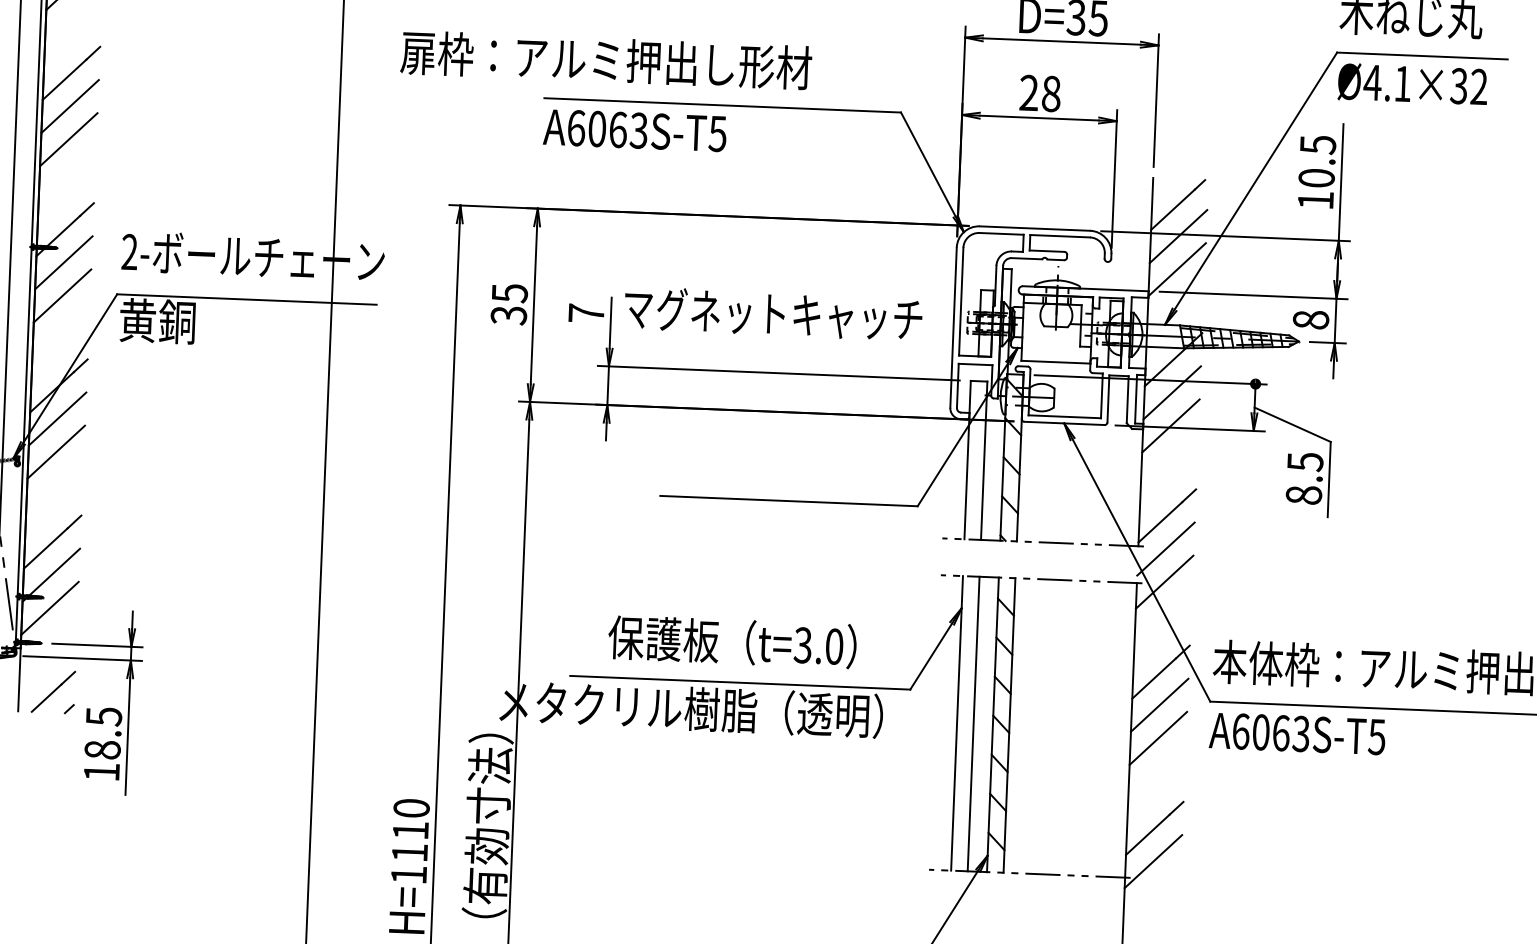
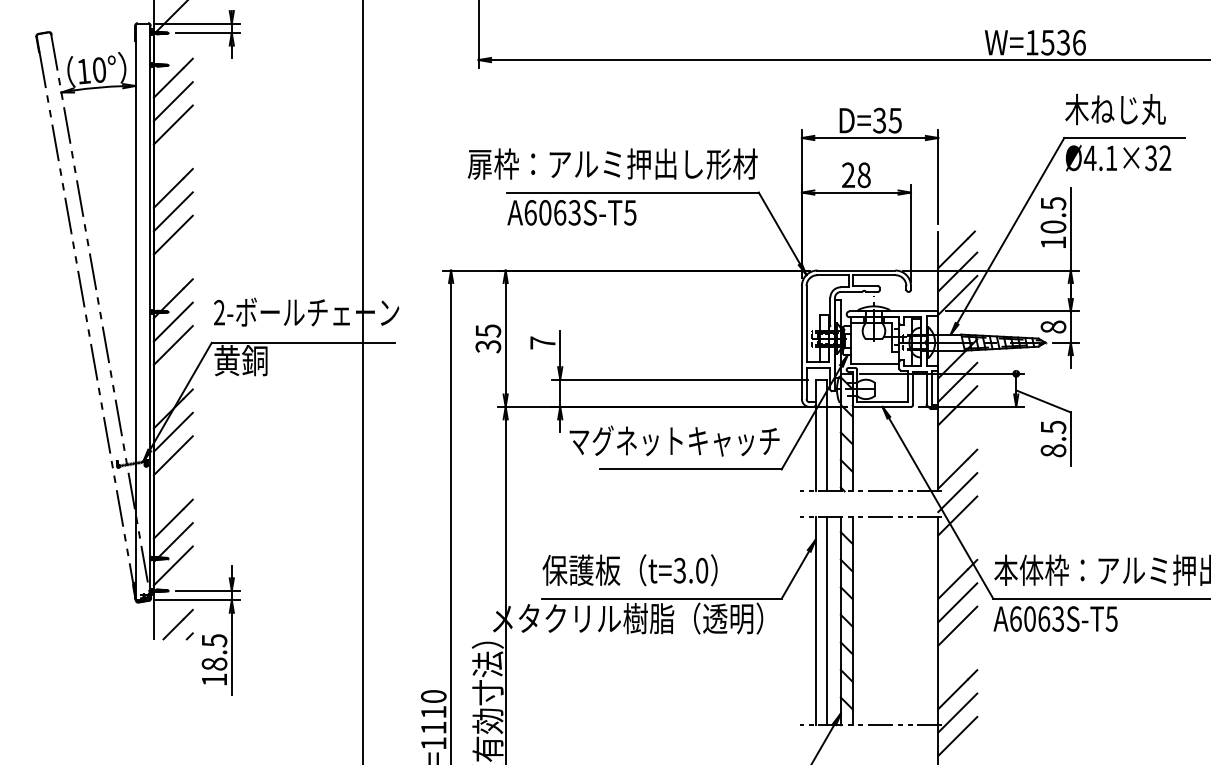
text: (606, 59) -> (612, 163), moved
text: (773, 313) -> (674, 440), moved
text: (731, 642) -> (629, 570), moved
line: (1151, 893) -> (957, 735), added

